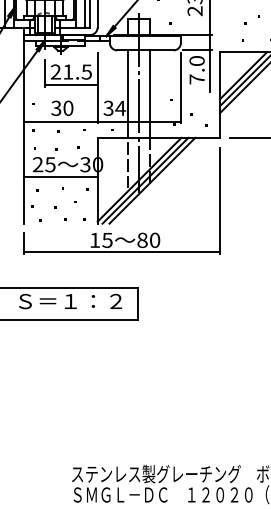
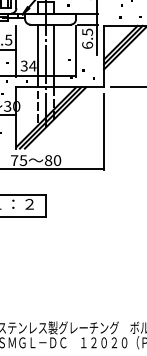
text: (196, 70) -> (87, 39), 7.0 -> 6.5
text: (95, 240) -> (14, 160), 15 -> 75

